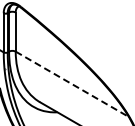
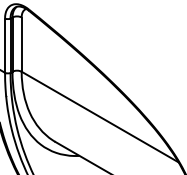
line: (72, 84) -> (100, 117), dashed -> solid

